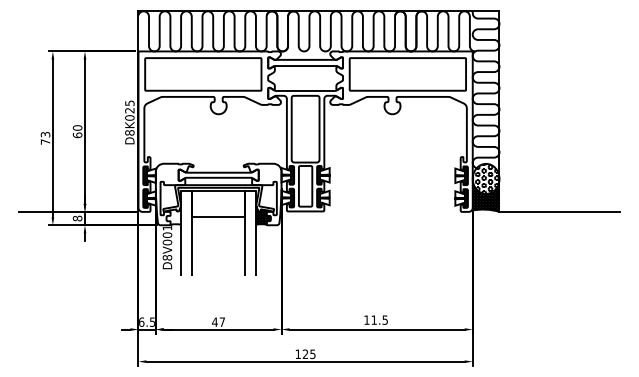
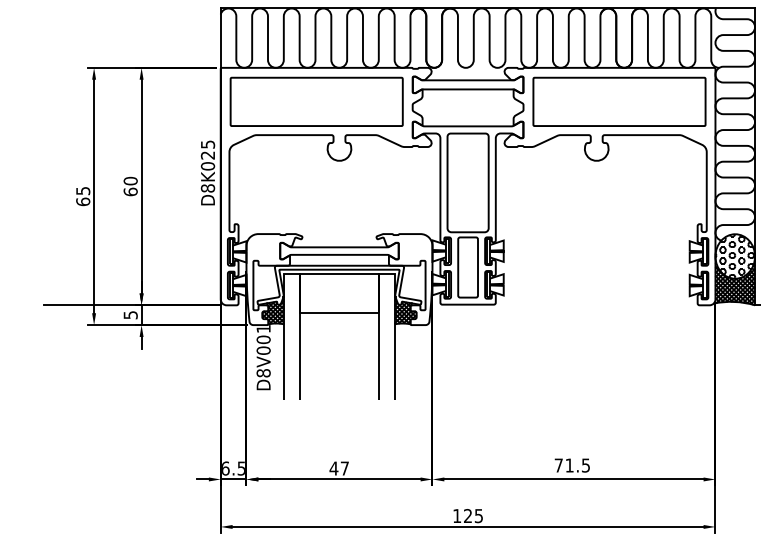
text: (45, 138) -> (83, 196), 73 -> 65
hatch: (173, 215) -> (272, 310), added
text: (77, 218) -> (130, 315), 8 -> 5
text: (366, 319) -> (558, 464), 11.5 -> 71.5

